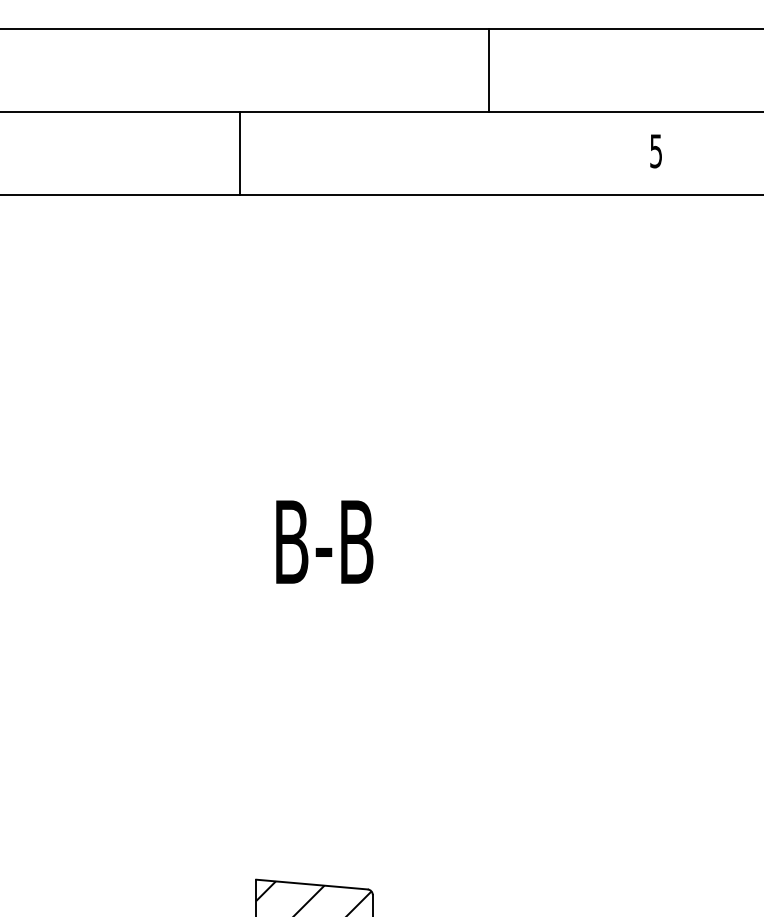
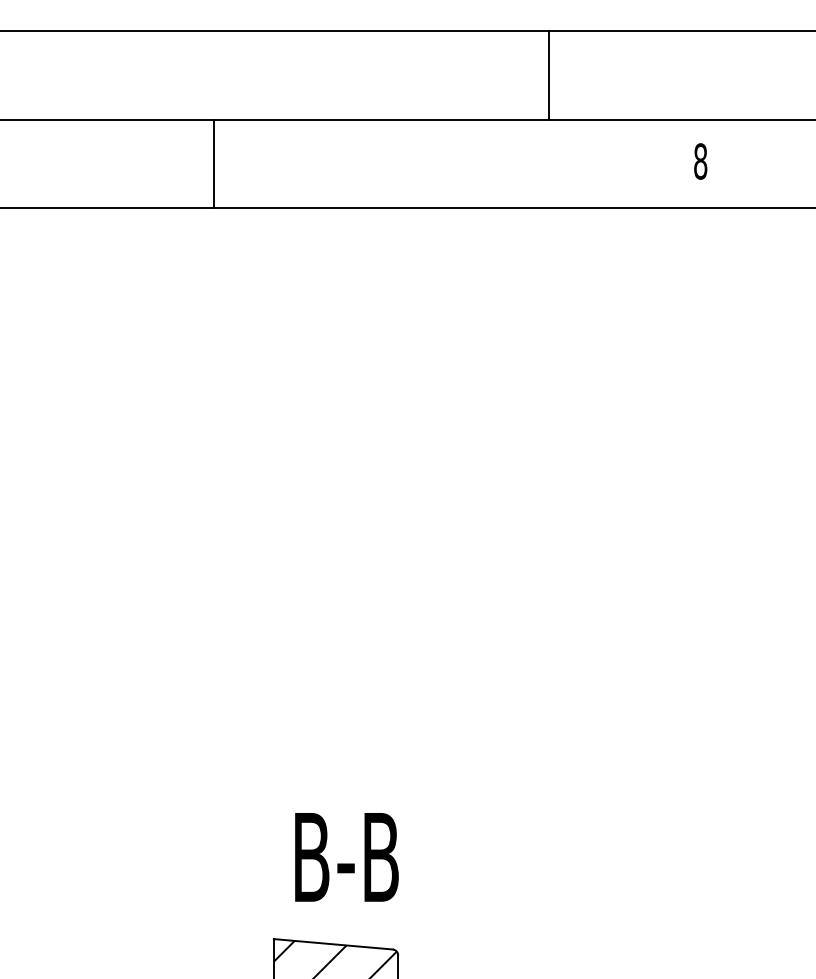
line: (489, 69) -> (549, 74), moved
text: (656, 151) -> (701, 161), 5 -> 8
line: (239, 153) -> (214, 163), moved
text: (324, 541) -> (346, 856), moved

